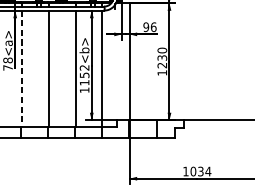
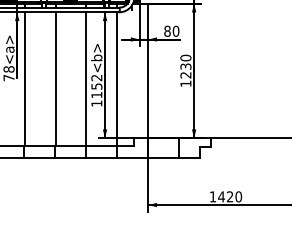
text: (149, 26) -> (171, 30), 96 -> 80
line: (22, 69) -> (25, 79), dashed -> solid
text: (201, 171) -> (230, 196), 1034 -> 1420

